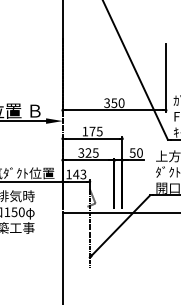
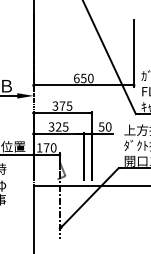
text: (107, 102) -> (77, 77), 350 -> 650
text: (85, 131) -> (55, 106), 175 -> 375
text: (79, 174) -> (49, 147), 143 -> 170

